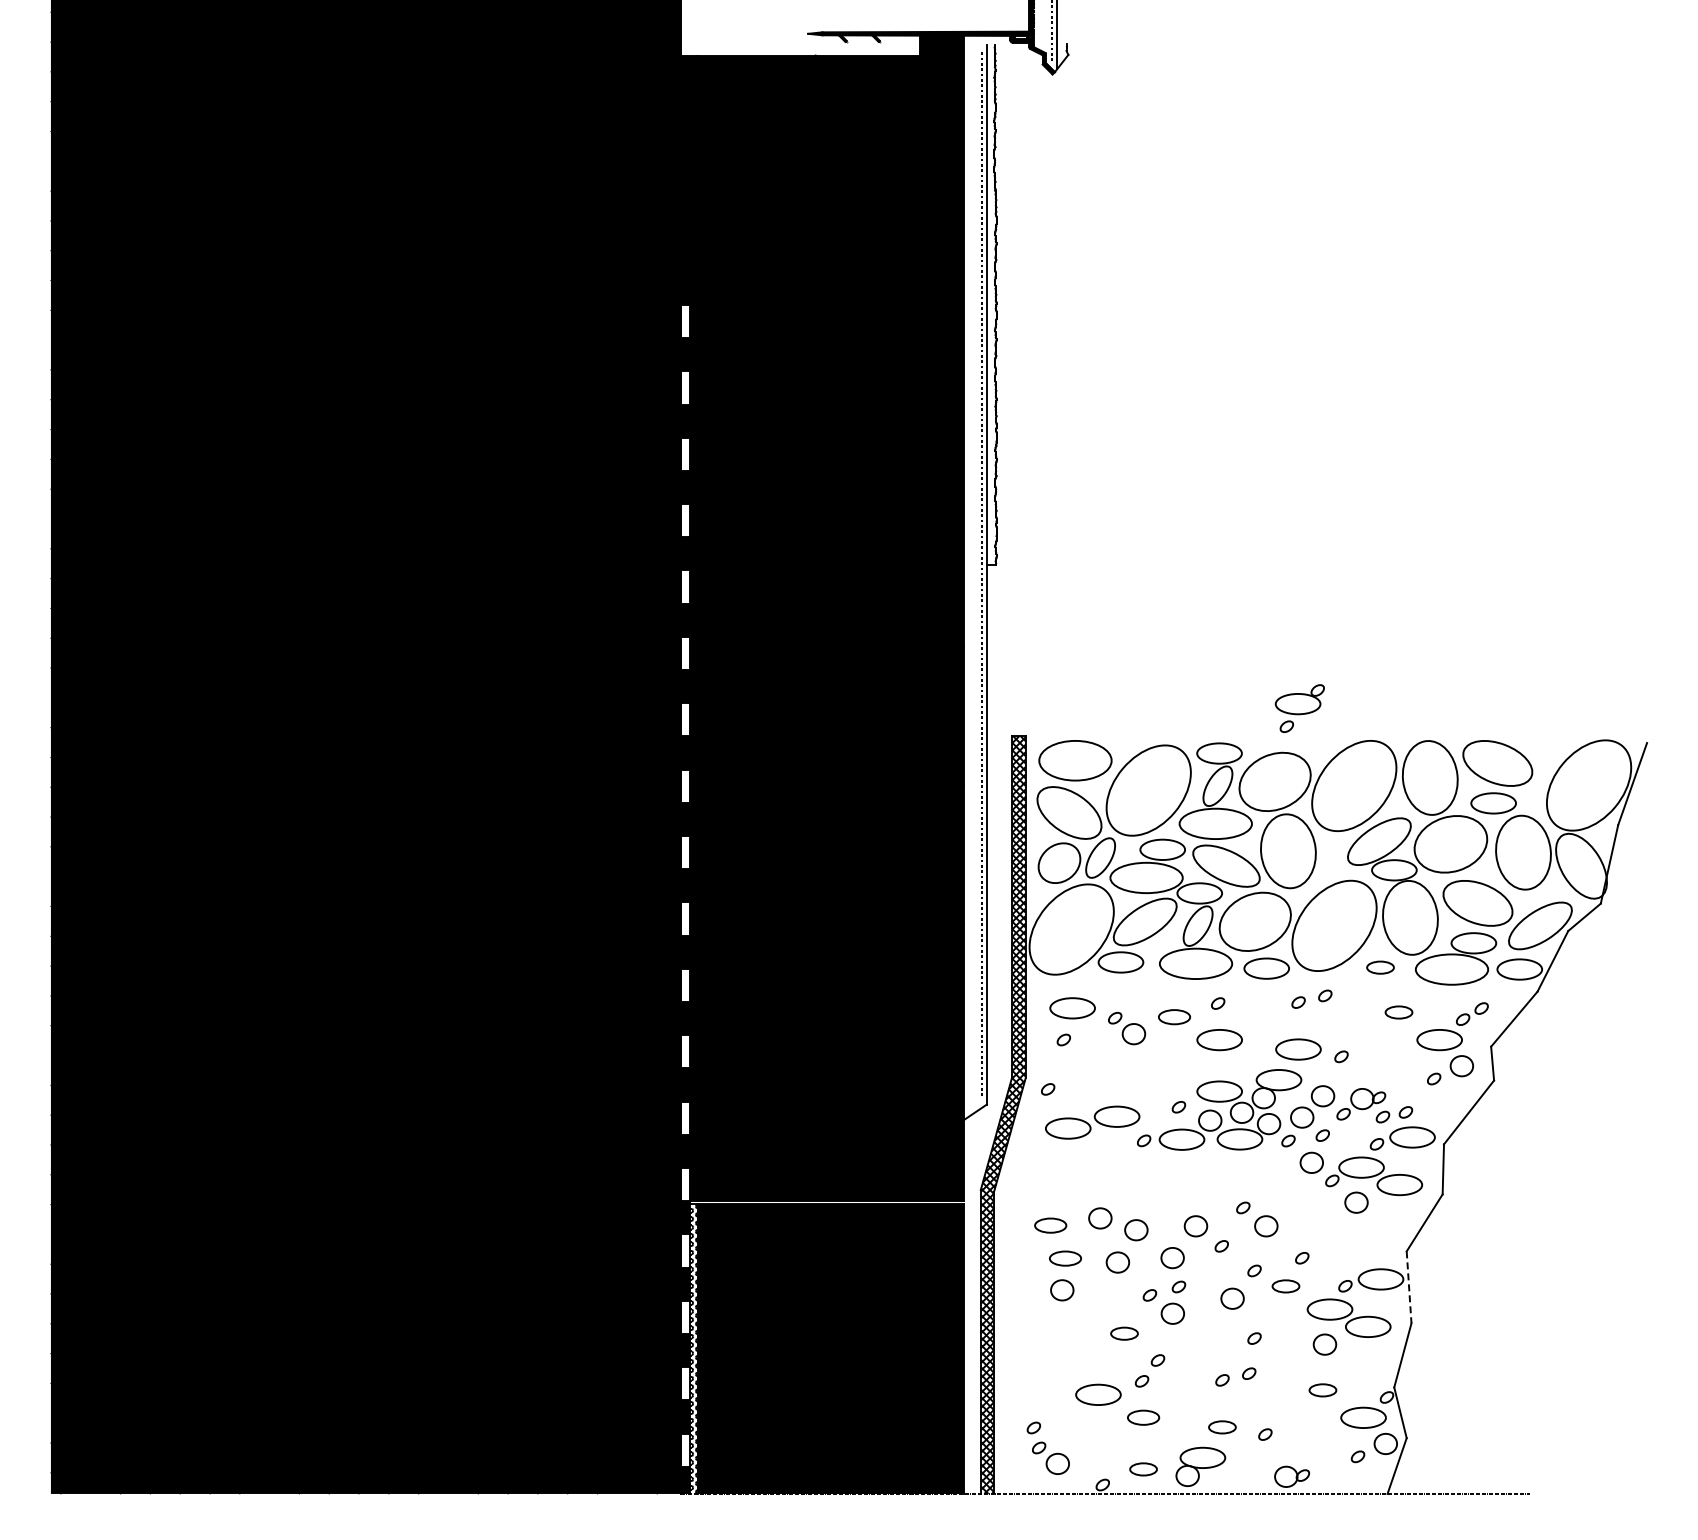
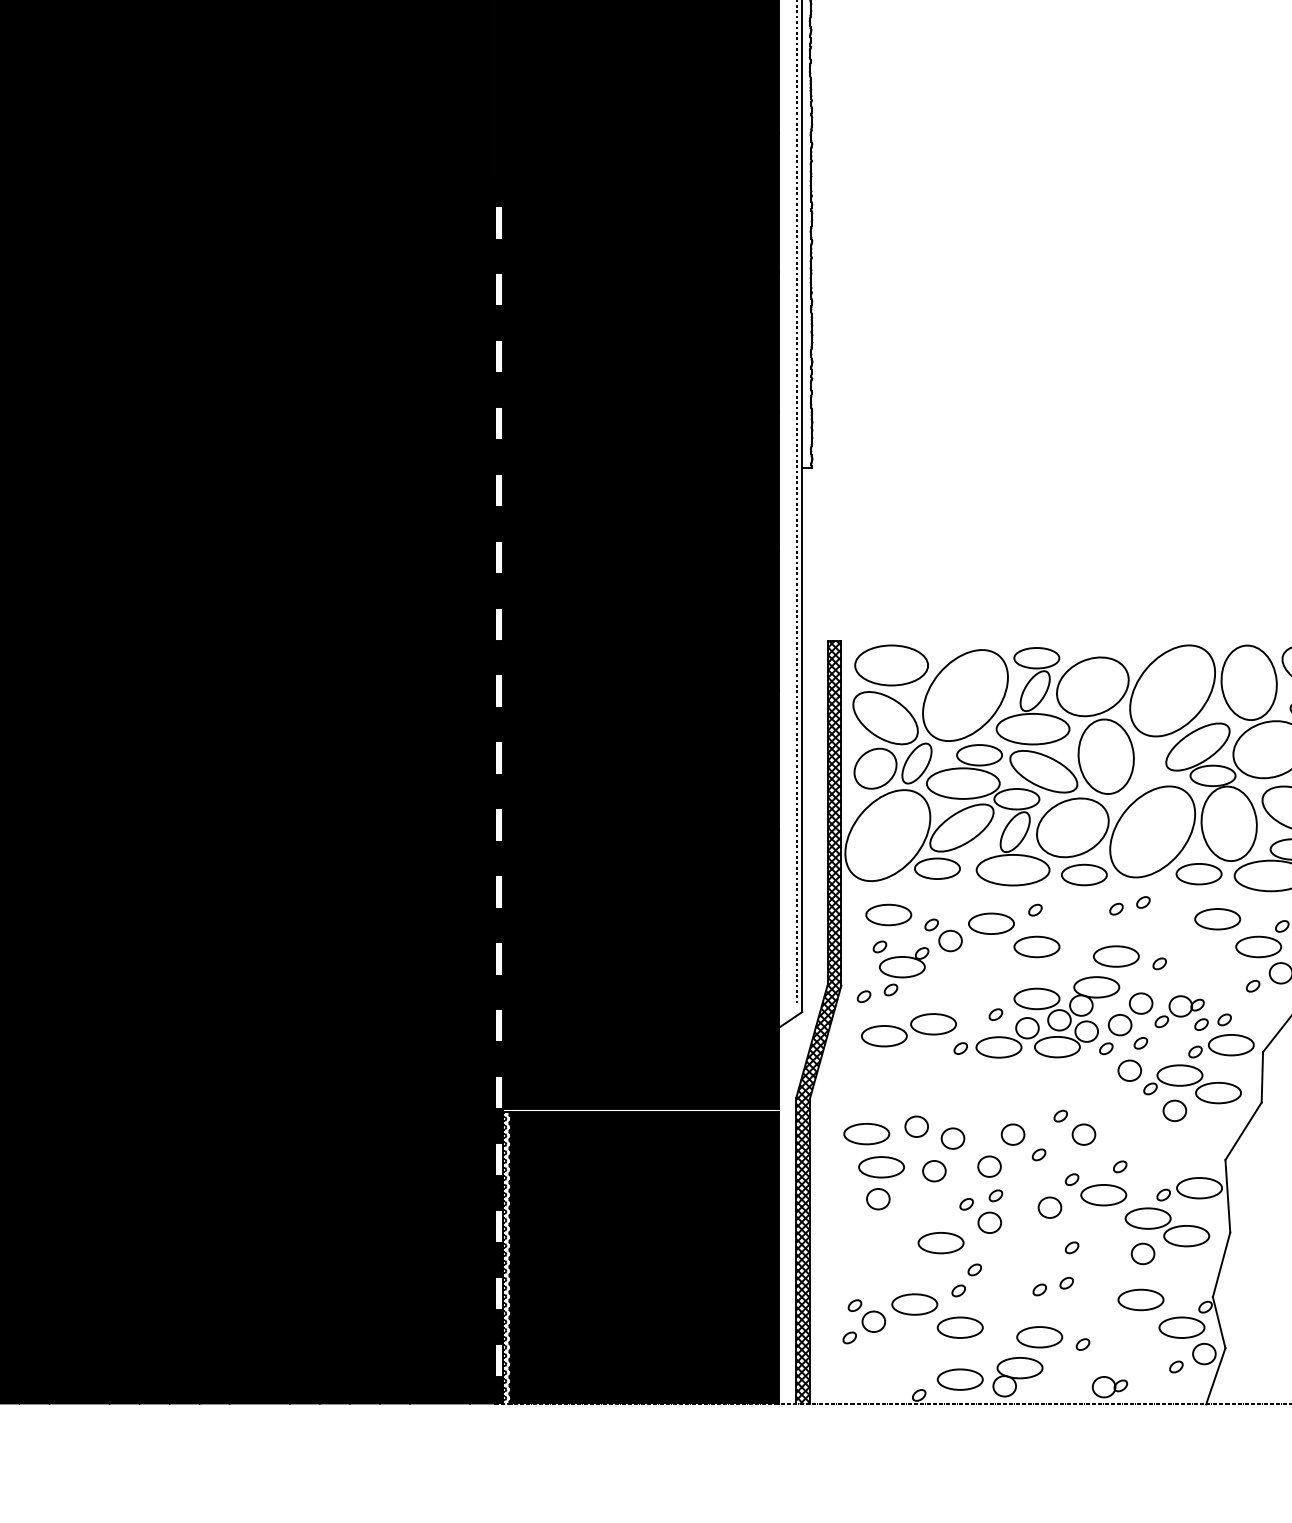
part: (1299, 708) -> (903, 971), moved
part: (1380, 967) -> (1199, 873), size x1.67
part: (1398, 1012) -> (1217, 919), size x1.67
part: (1174, 1017) -> (991, 924), size x1.43
part: (1050, 1225) -> (866, 1133), size x1.43
part: (1065, 1258) -> (881, 1167), size x1.43
part: (1285, 1286) -> (1103, 1195), size x1.67
line: (1409, 1287) -> (1228, 1196), dashed -> solid
part: (1124, 1333) -> (941, 1242), size x1.67
part: (1322, 1390) -> (1140, 1300), size x1.67
part: (1143, 1417) -> (960, 1327), size x1.43
part: (1222, 1427) -> (1039, 1337), size x1.67
part: (1050, 1457) -> (866, 1315), moved
part: (1143, 1469) -> (960, 1379), size x1.67

